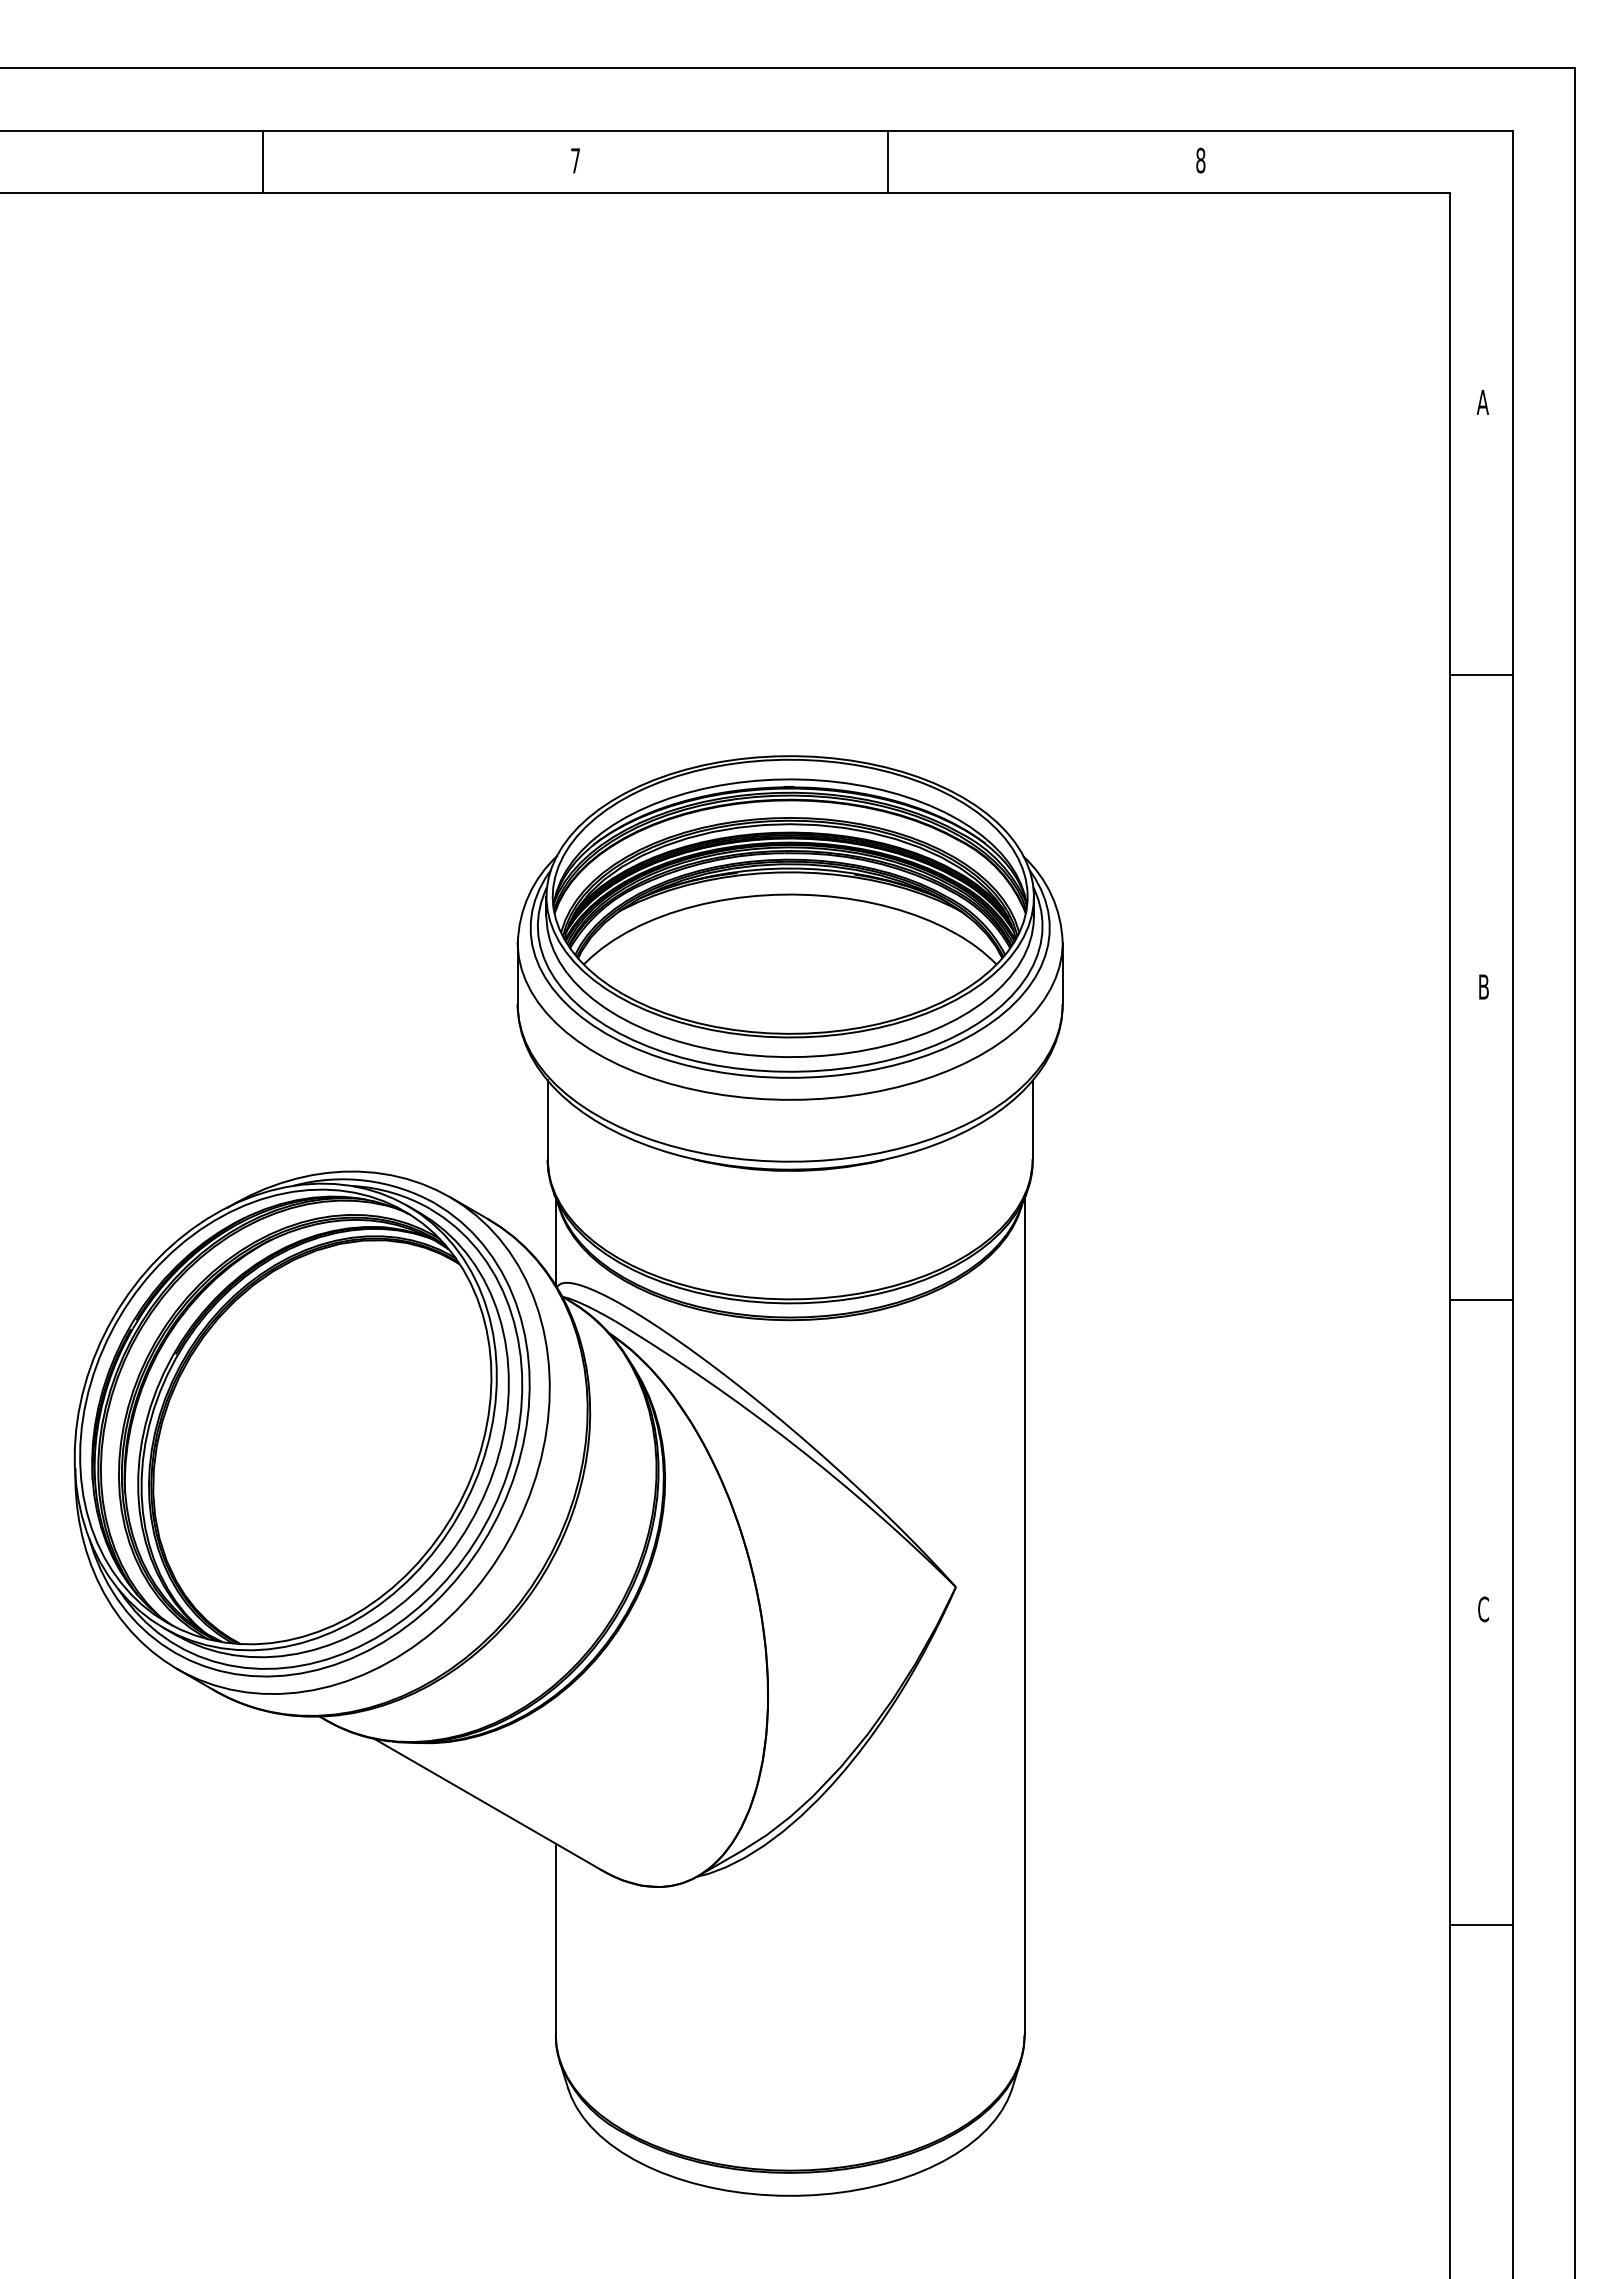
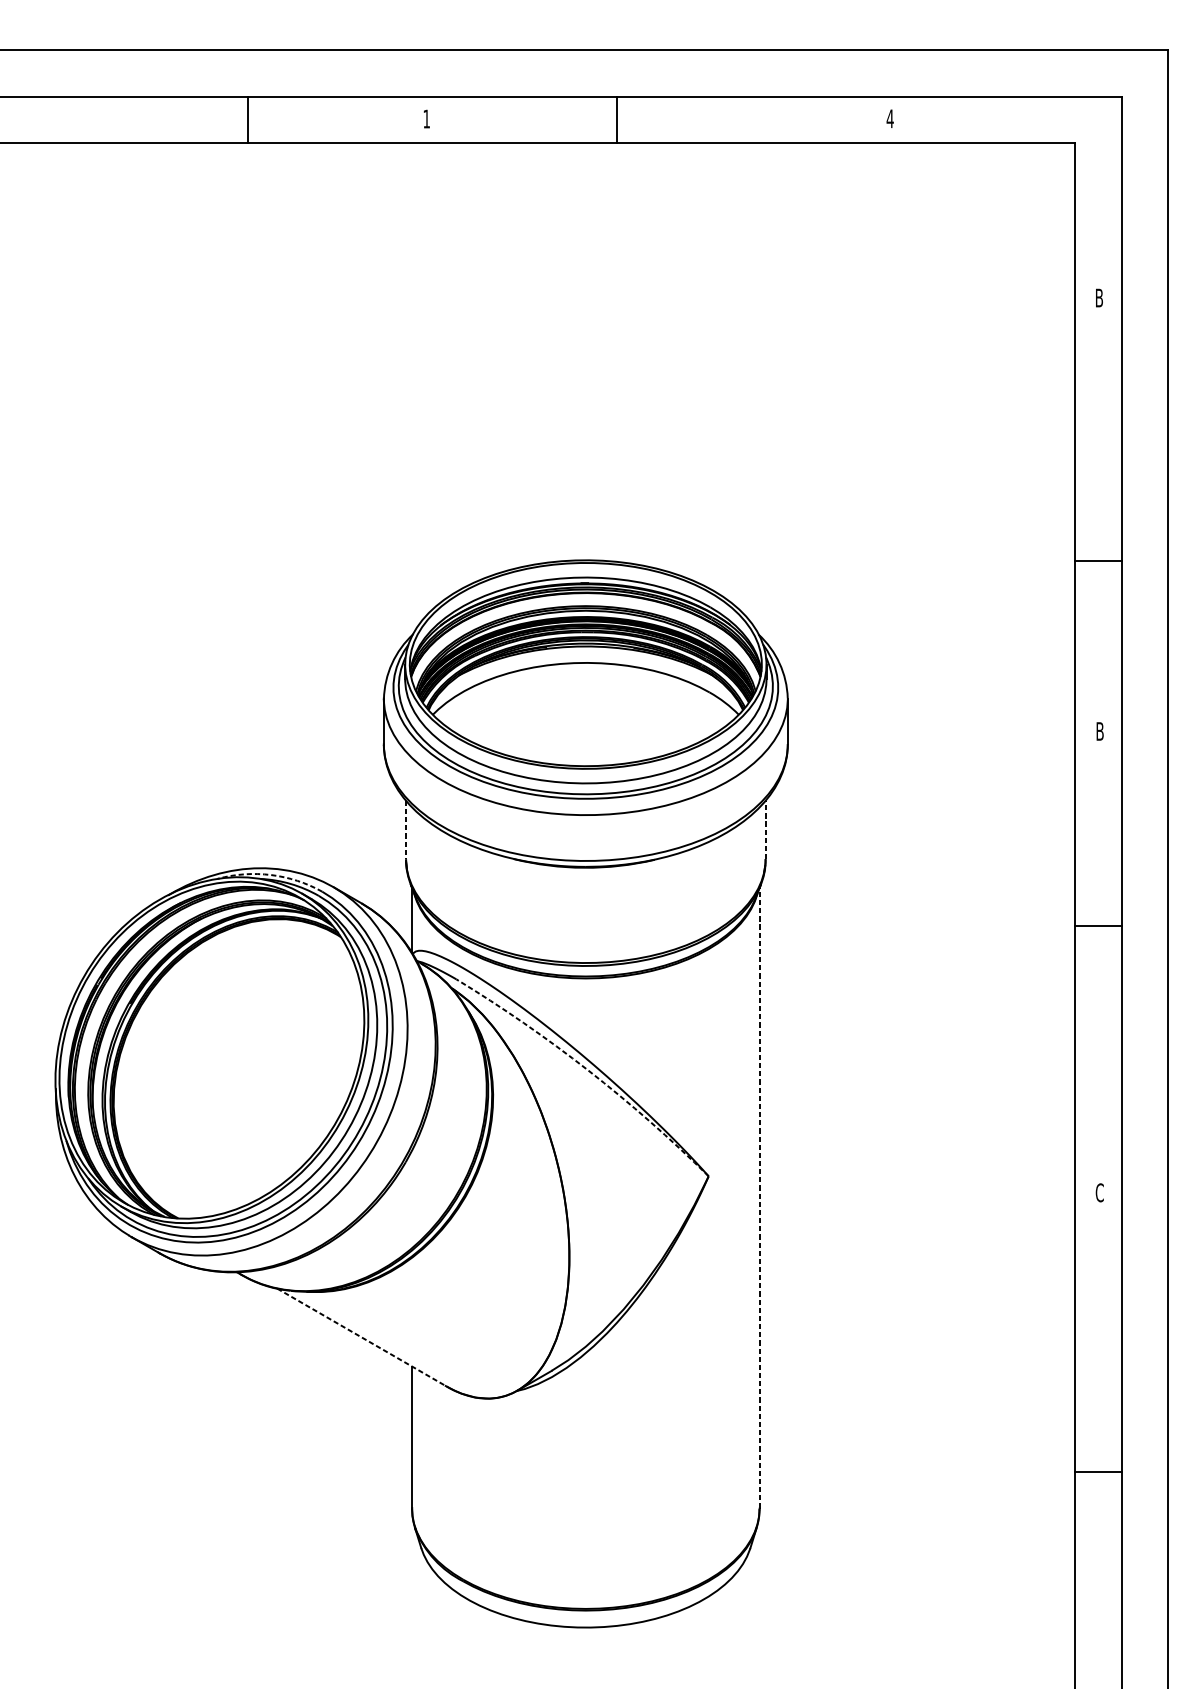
text: (575, 160) -> (426, 118), 7 -> 1
text: (1200, 160) -> (889, 118), 8 -> 4
line: (262, 161) -> (248, 119), moved
line: (887, 161) -> (616, 119), moved
text: (1482, 401) -> (1099, 297), A -> B
line: (1481, 674) -> (1098, 561), moved
line: (1032, 1119) -> (765, 829), solid -> dashed
line: (547, 1120) -> (405, 830), solid -> dashed
arc: (365, 1180) -> (271, 874), solid -> dashed
line: (1481, 1299) -> (1098, 926), moved
arc: (793, 1444) -> (588, 1070), solid -> dashed
line: (1024, 1616) -> (759, 1198), solid -> dashed
line: (488, 1804) -> (362, 1337), solid -> dashed
line: (1481, 1924) -> (1098, 1471), moved

